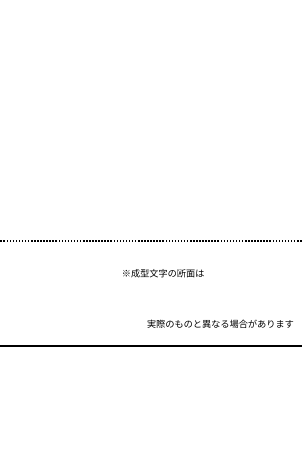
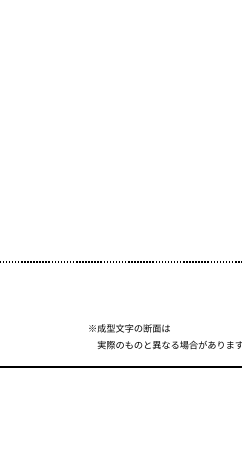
text: (163, 273) -> (129, 328), moved

